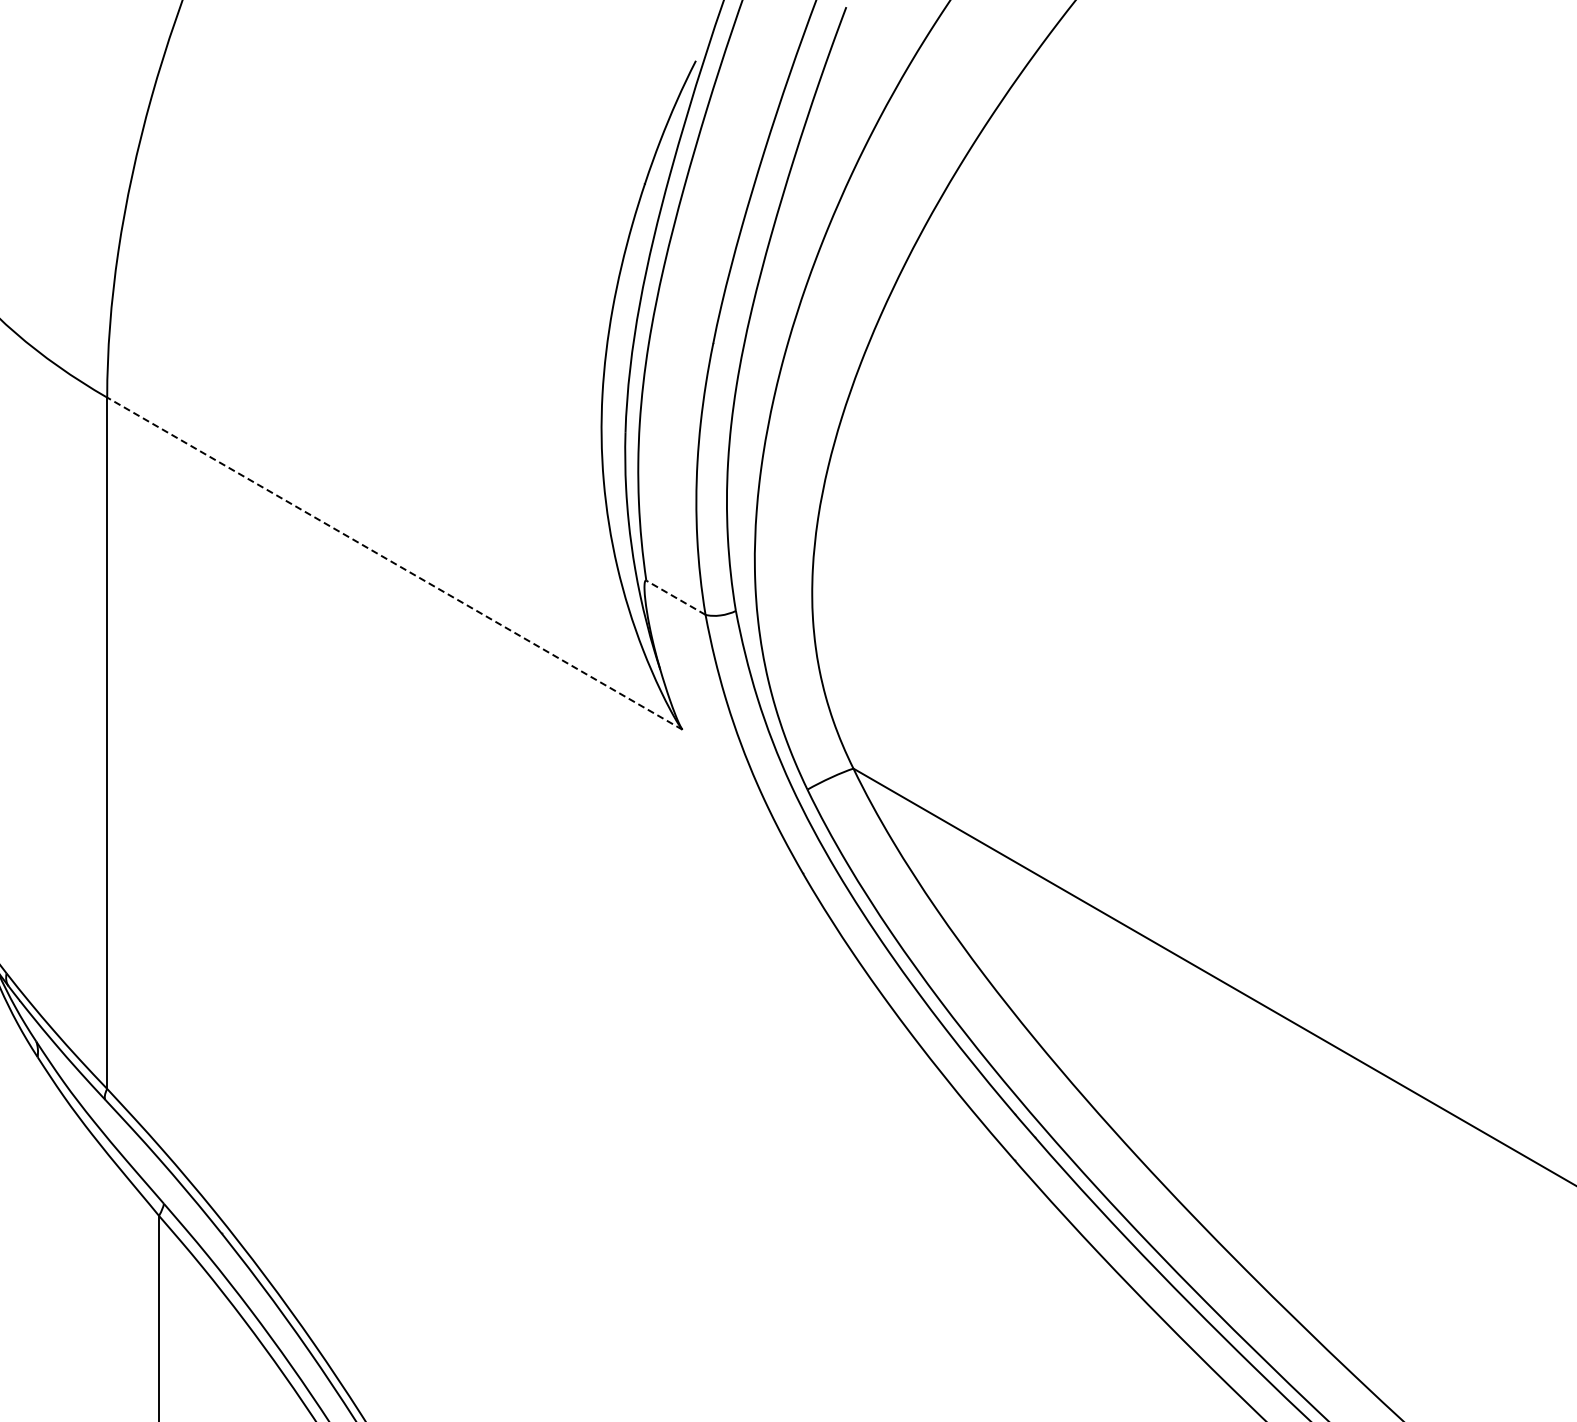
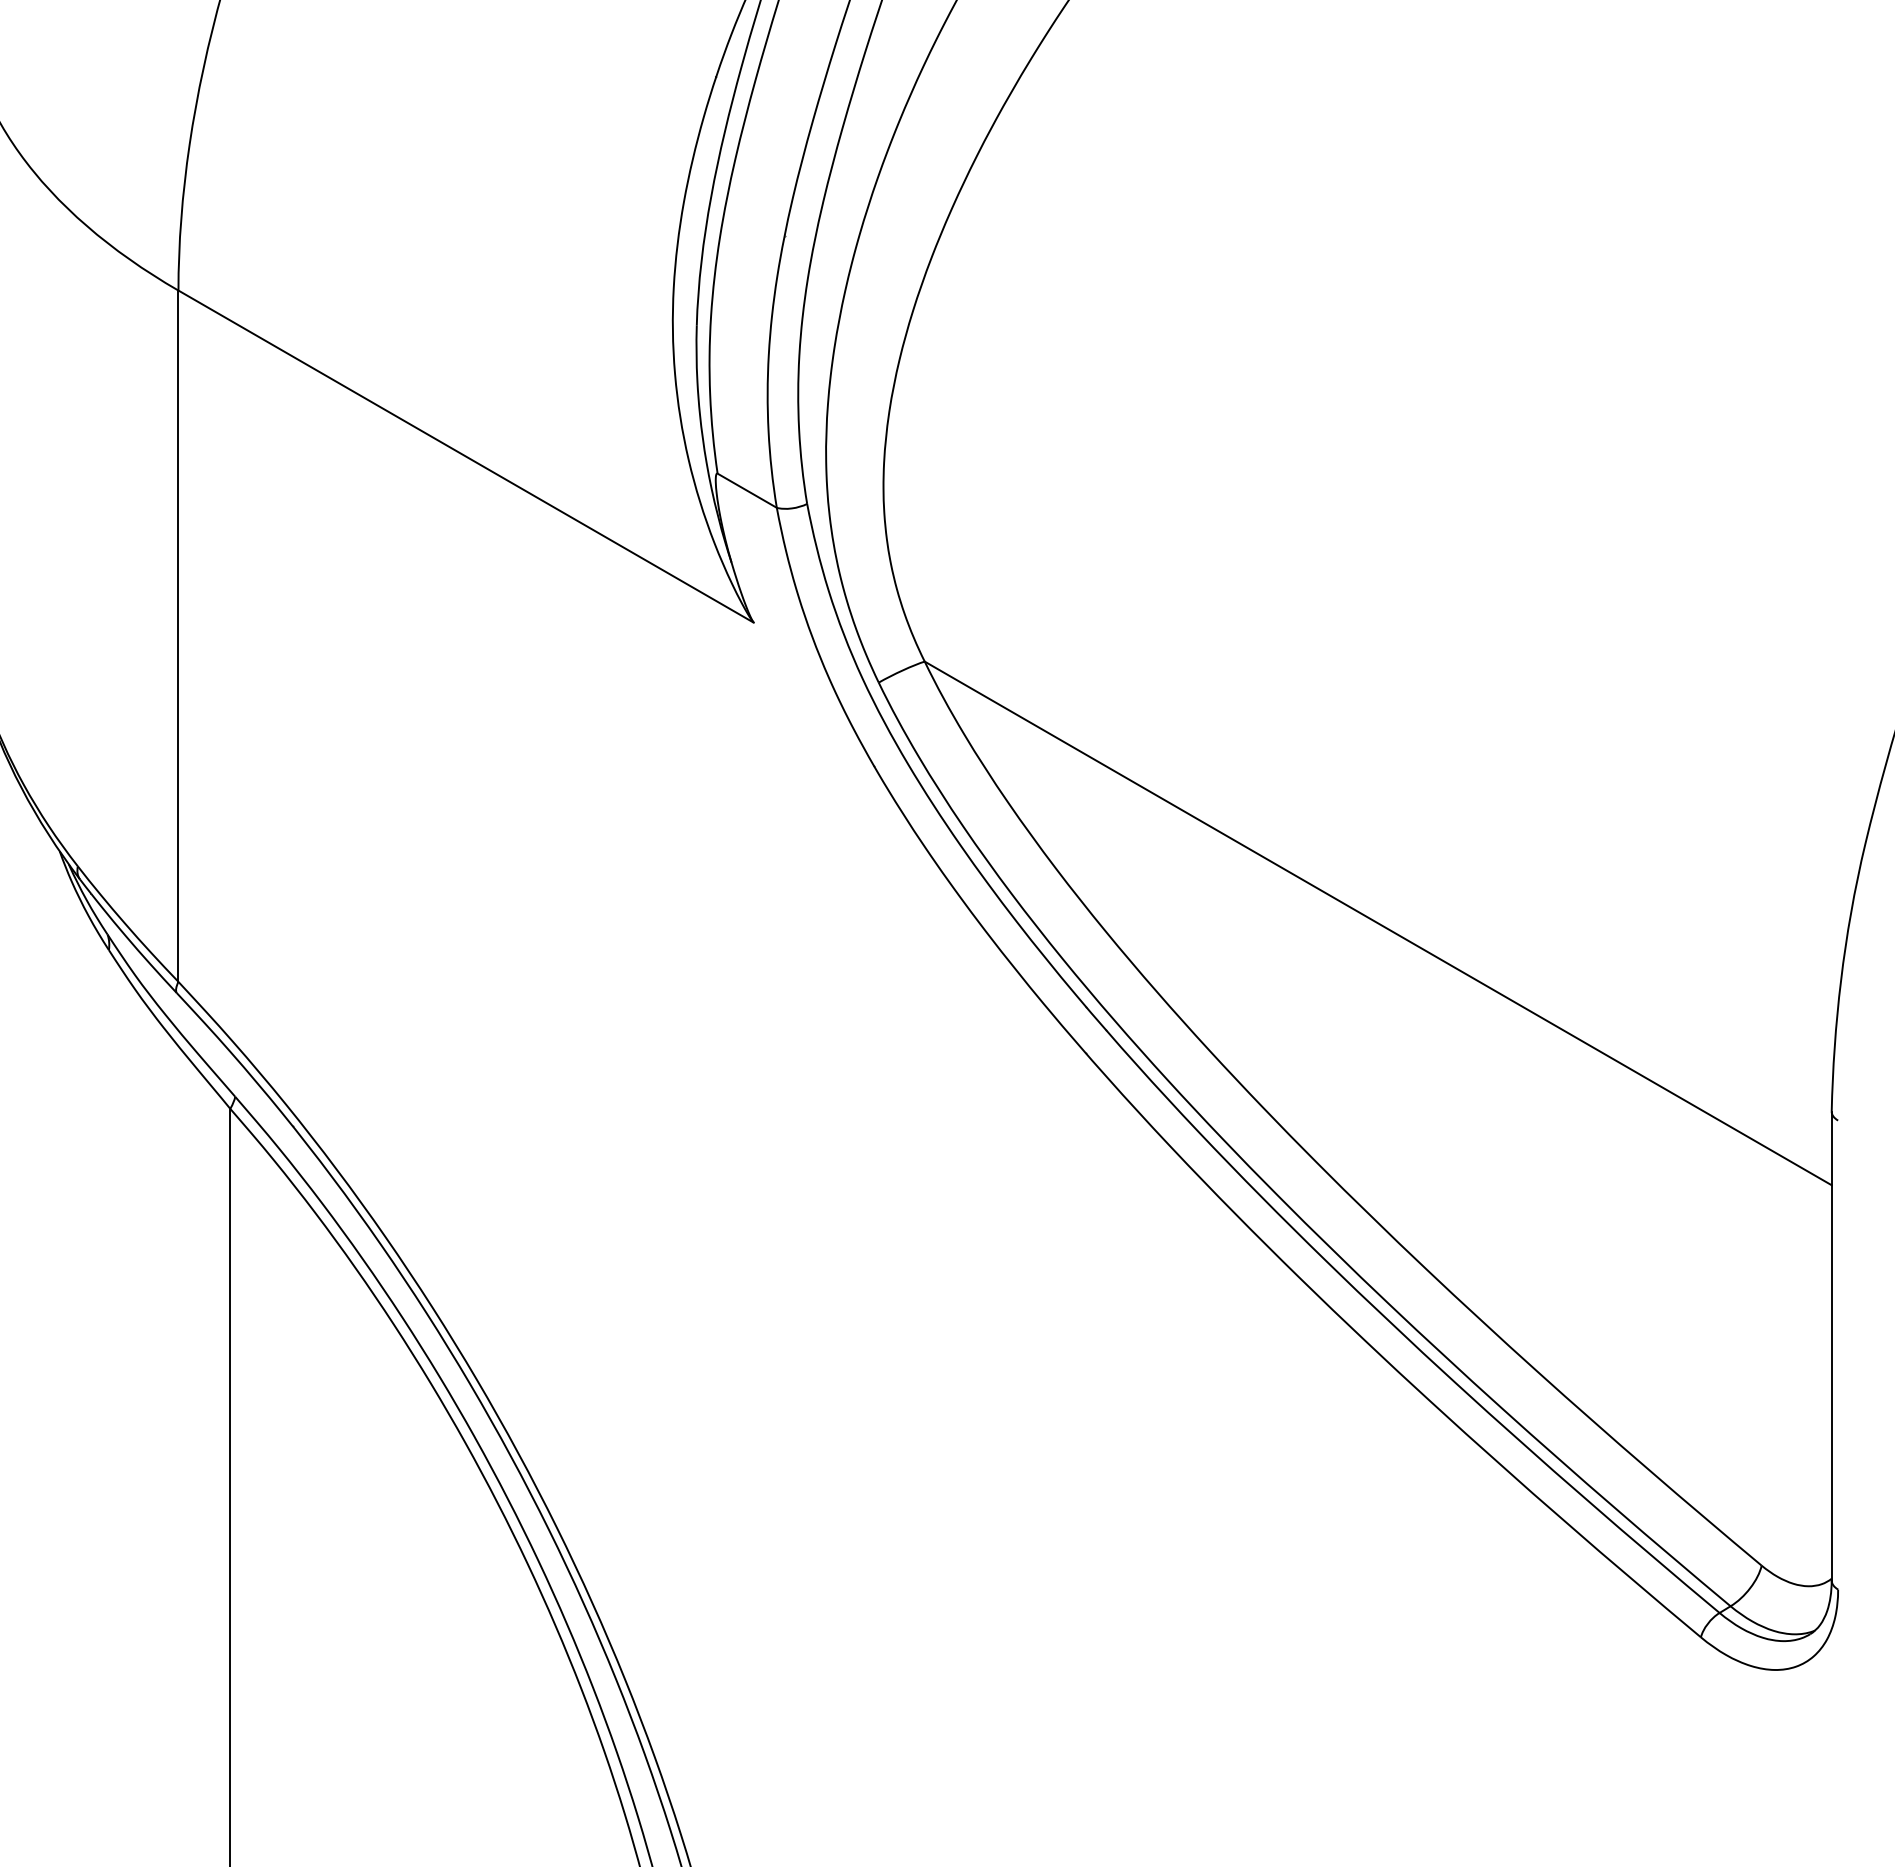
line: (394, 563) -> (465, 456), dashed -> solid
line: (675, 597) -> (746, 490), dashed -> solid

